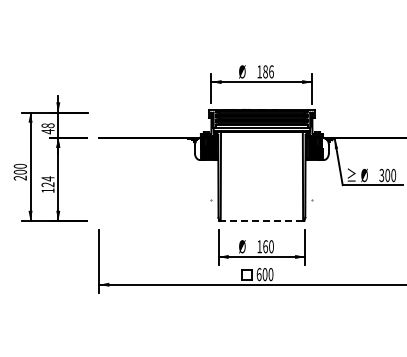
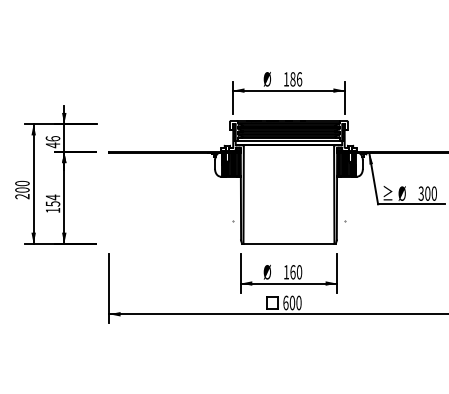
text: (47, 125) -> (52, 138), 48 -> 46
text: (47, 184) -> (52, 203), 124 -> 154
line: (261, 221) -> (288, 244), dashed -> solid

